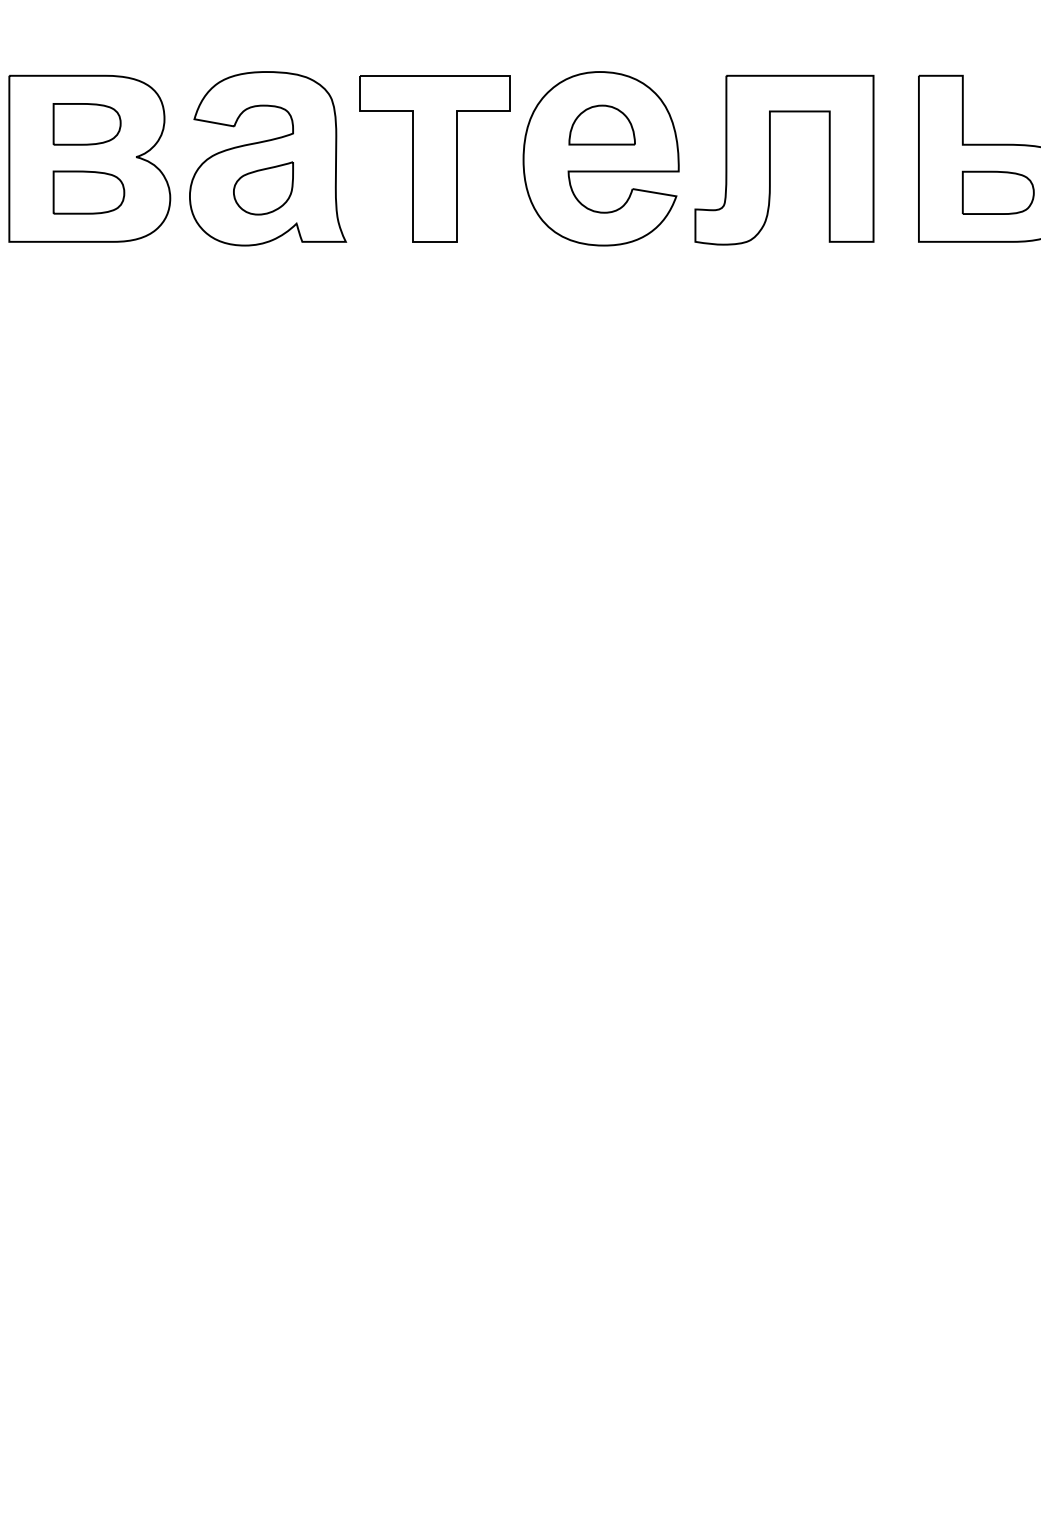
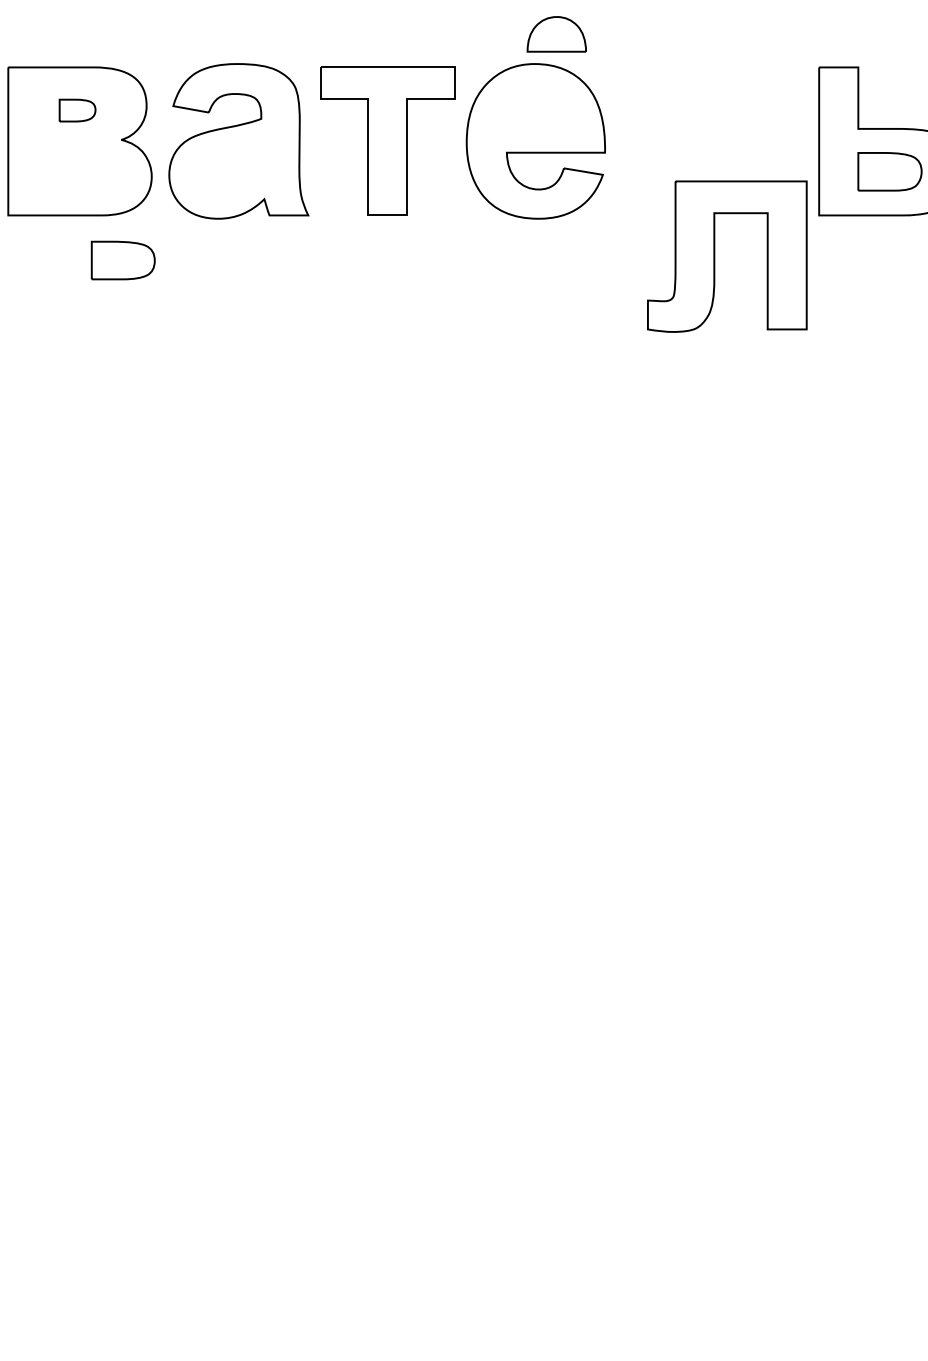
part: (86, 124) -> (77, 110), size x0.6
part: (601, 125) -> (556, 34), moved
part: (771, 160) -> (715, 256), moved
part: (263, 188) -> (234, 167), removed
part: (88, 192) -> (122, 260), moved

